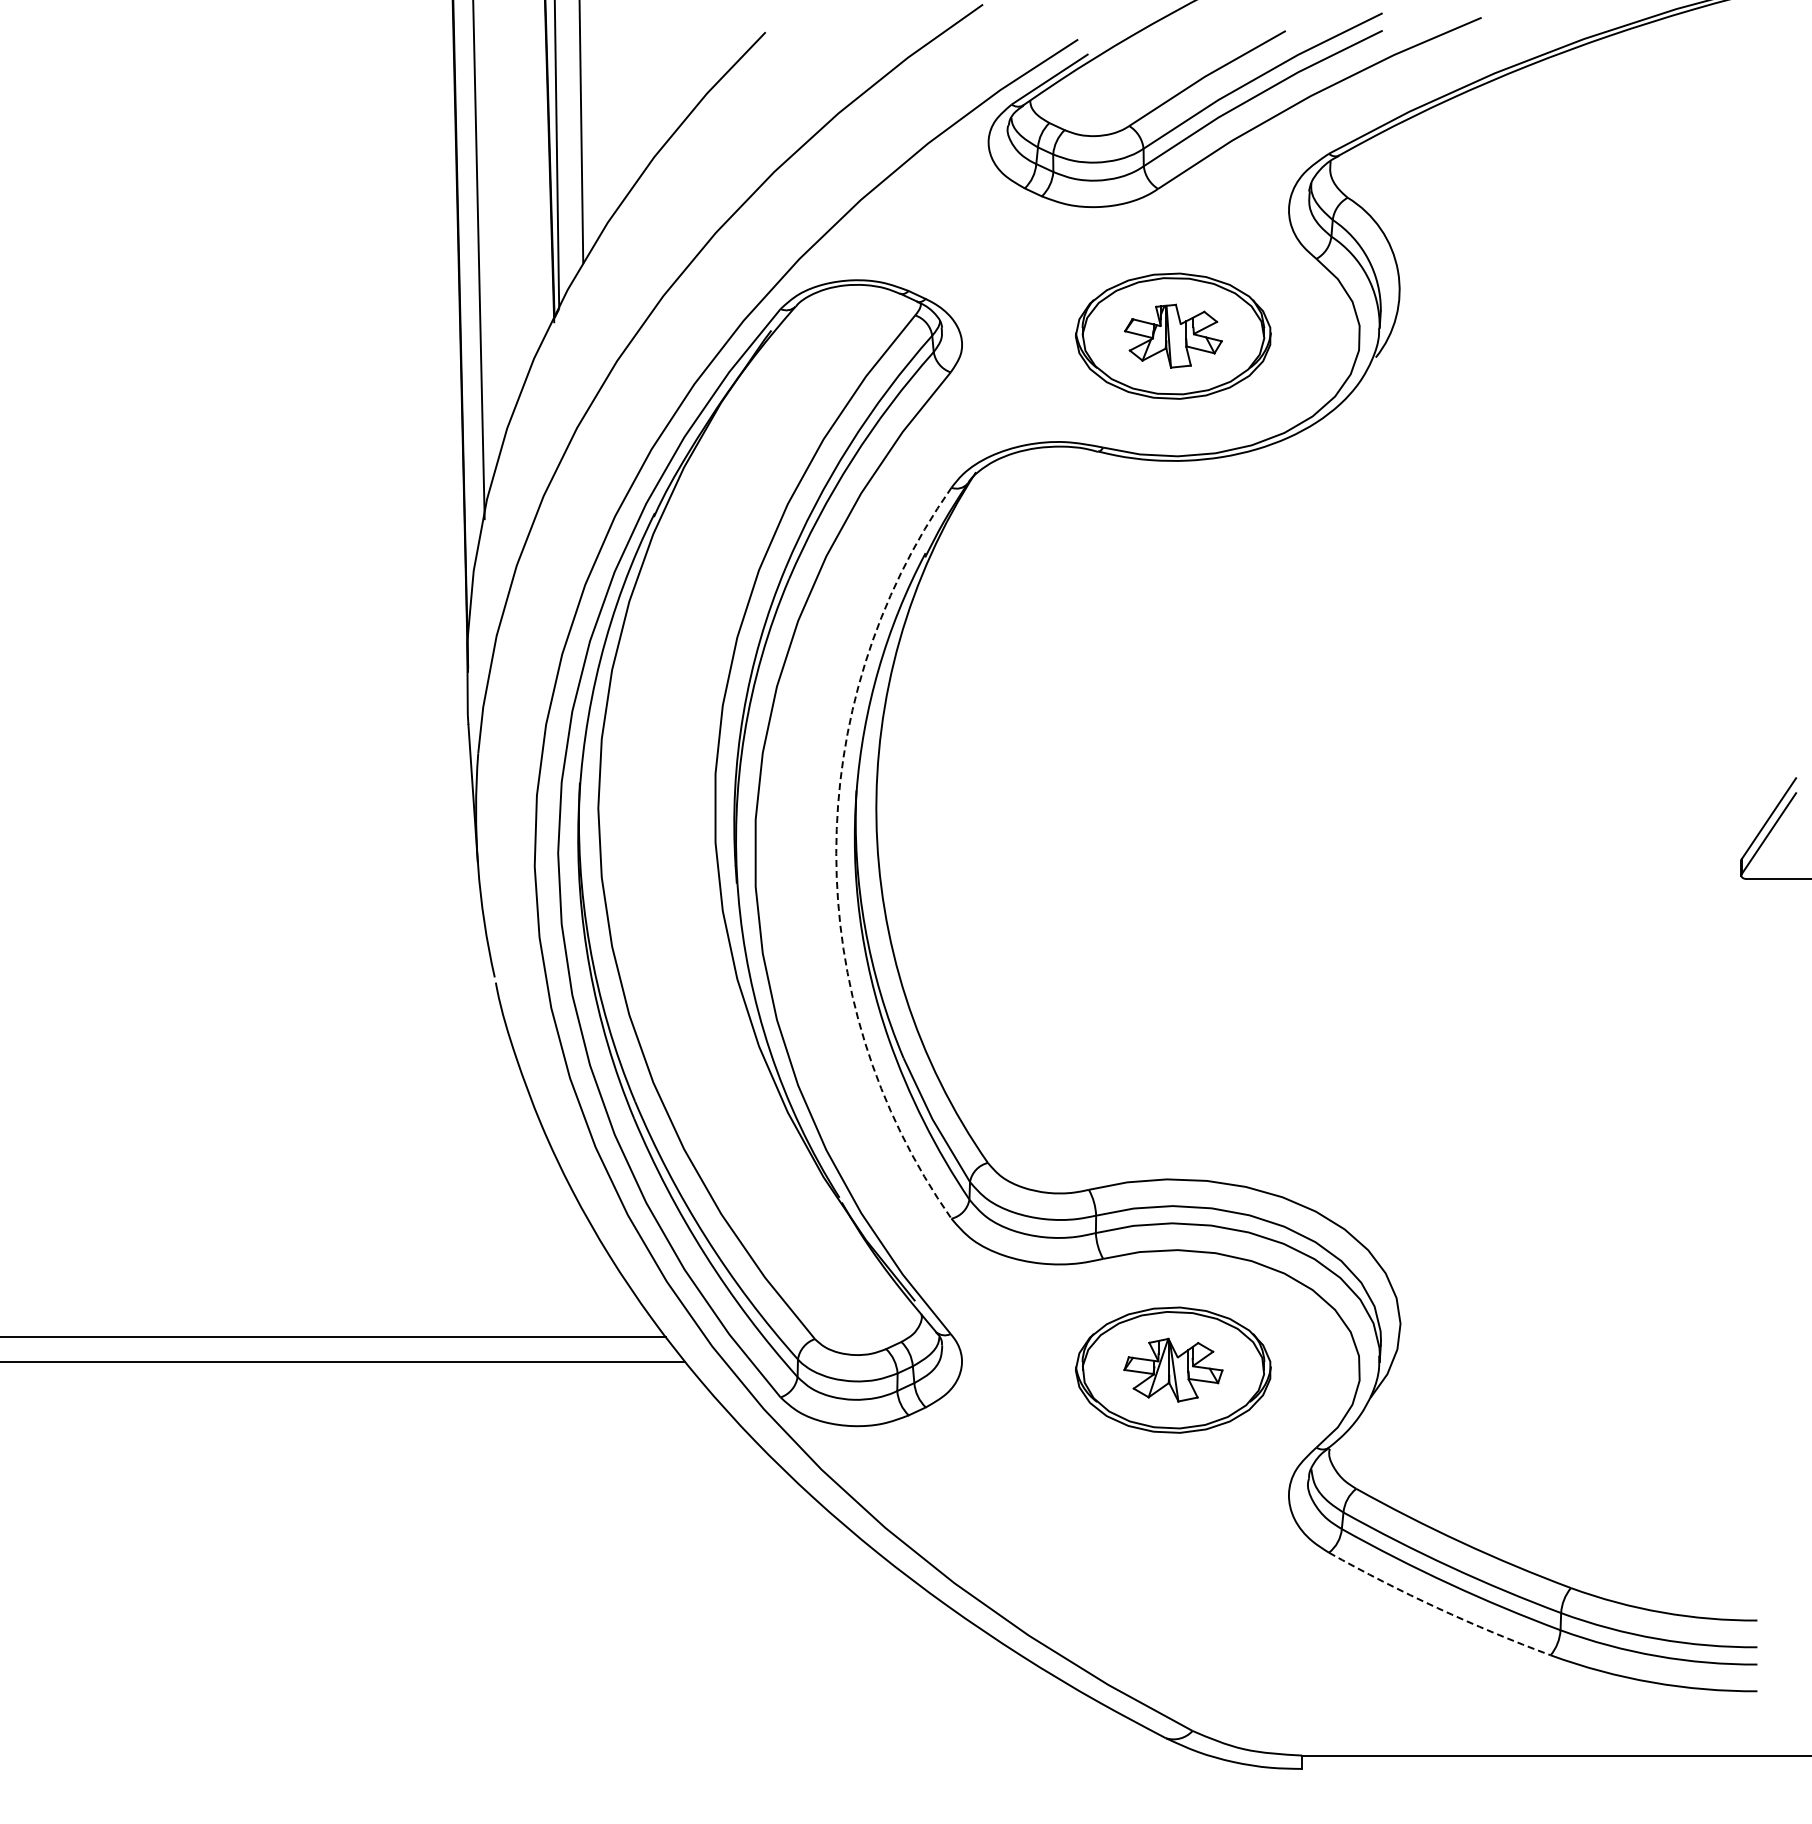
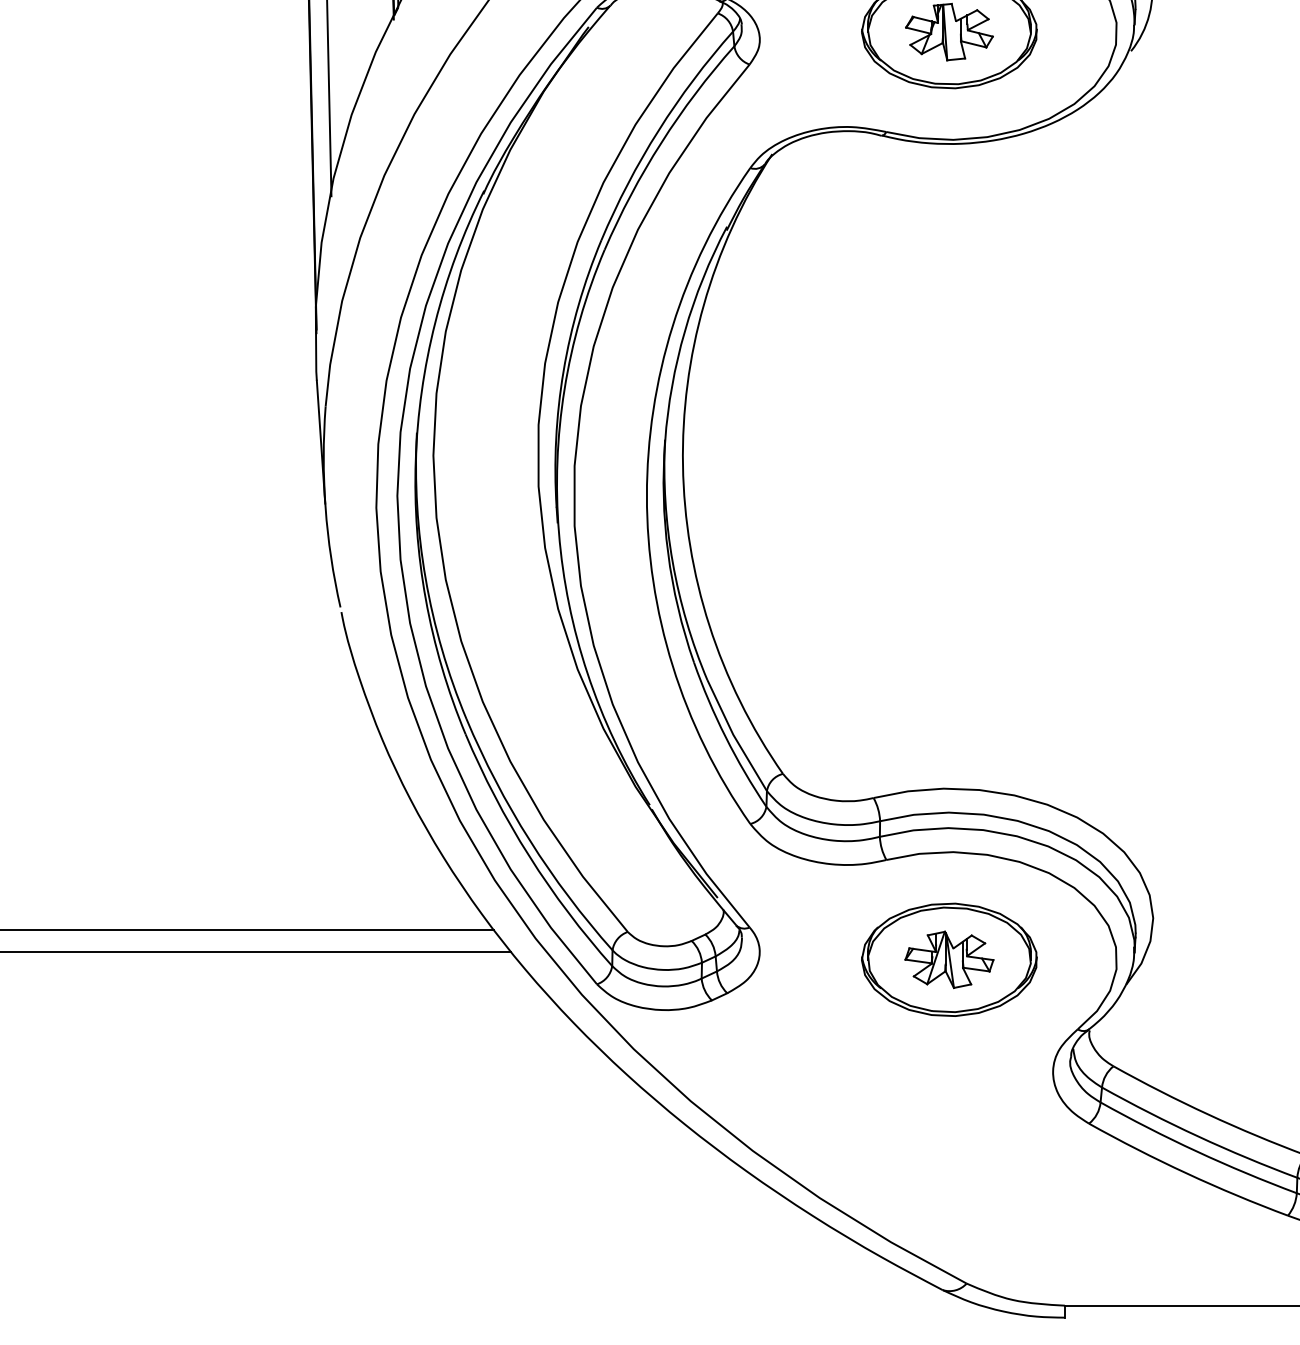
arc: (836, 853) -> (647, 496), dashed -> solid
arc: (1437, 1608) -> (1186, 1173), dashed -> solid

